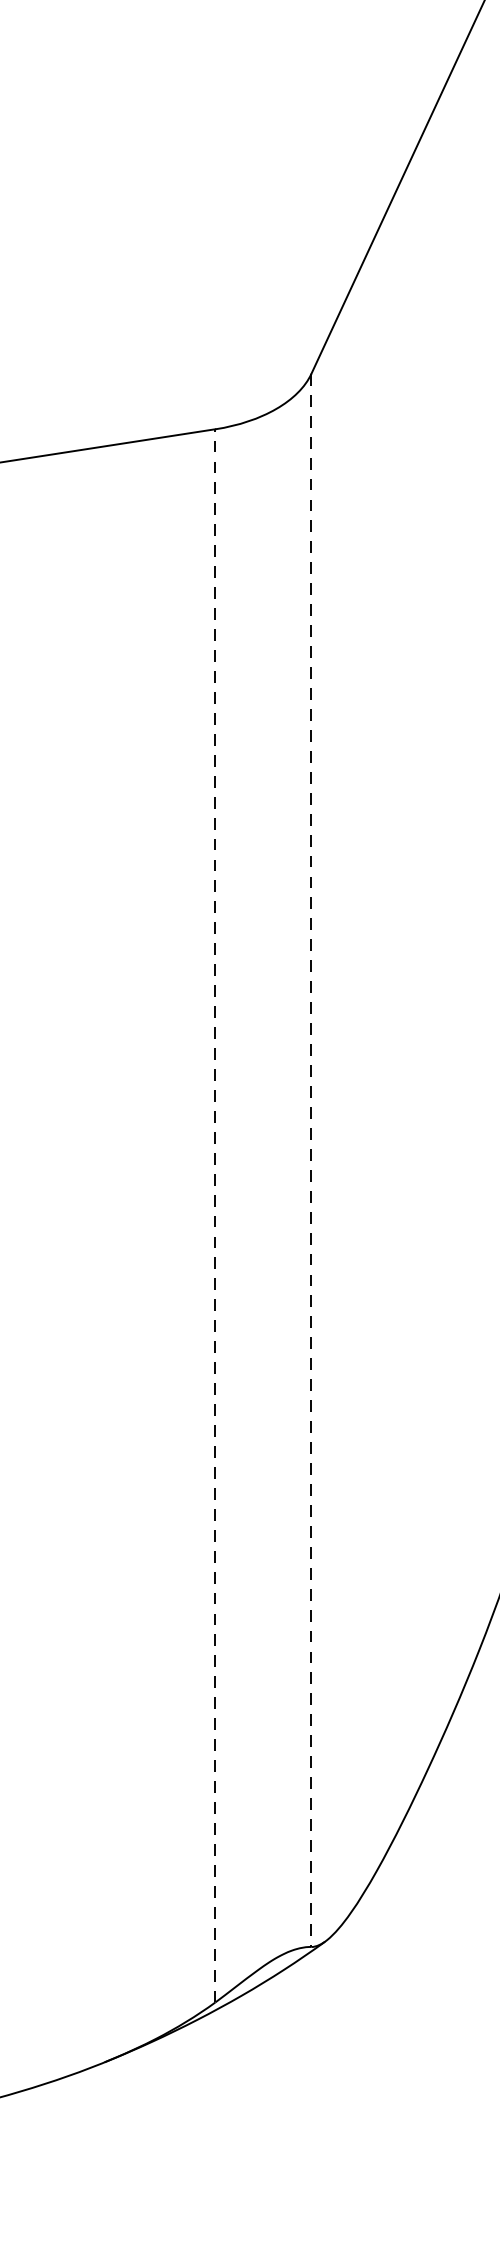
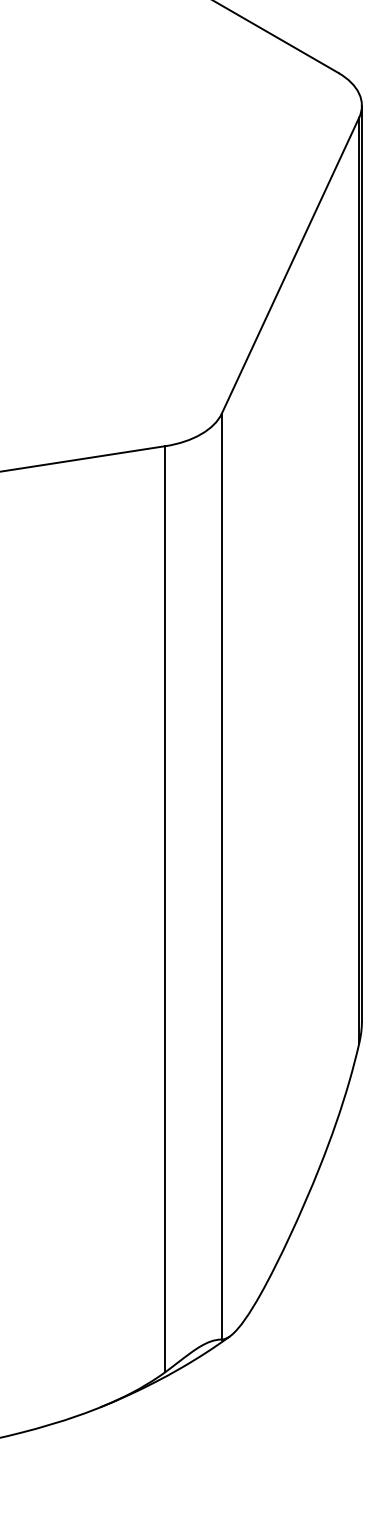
line: (310, 1162) -> (221, 877), dashed -> solid
line: (215, 1214) -> (165, 908), dashed -> solid

